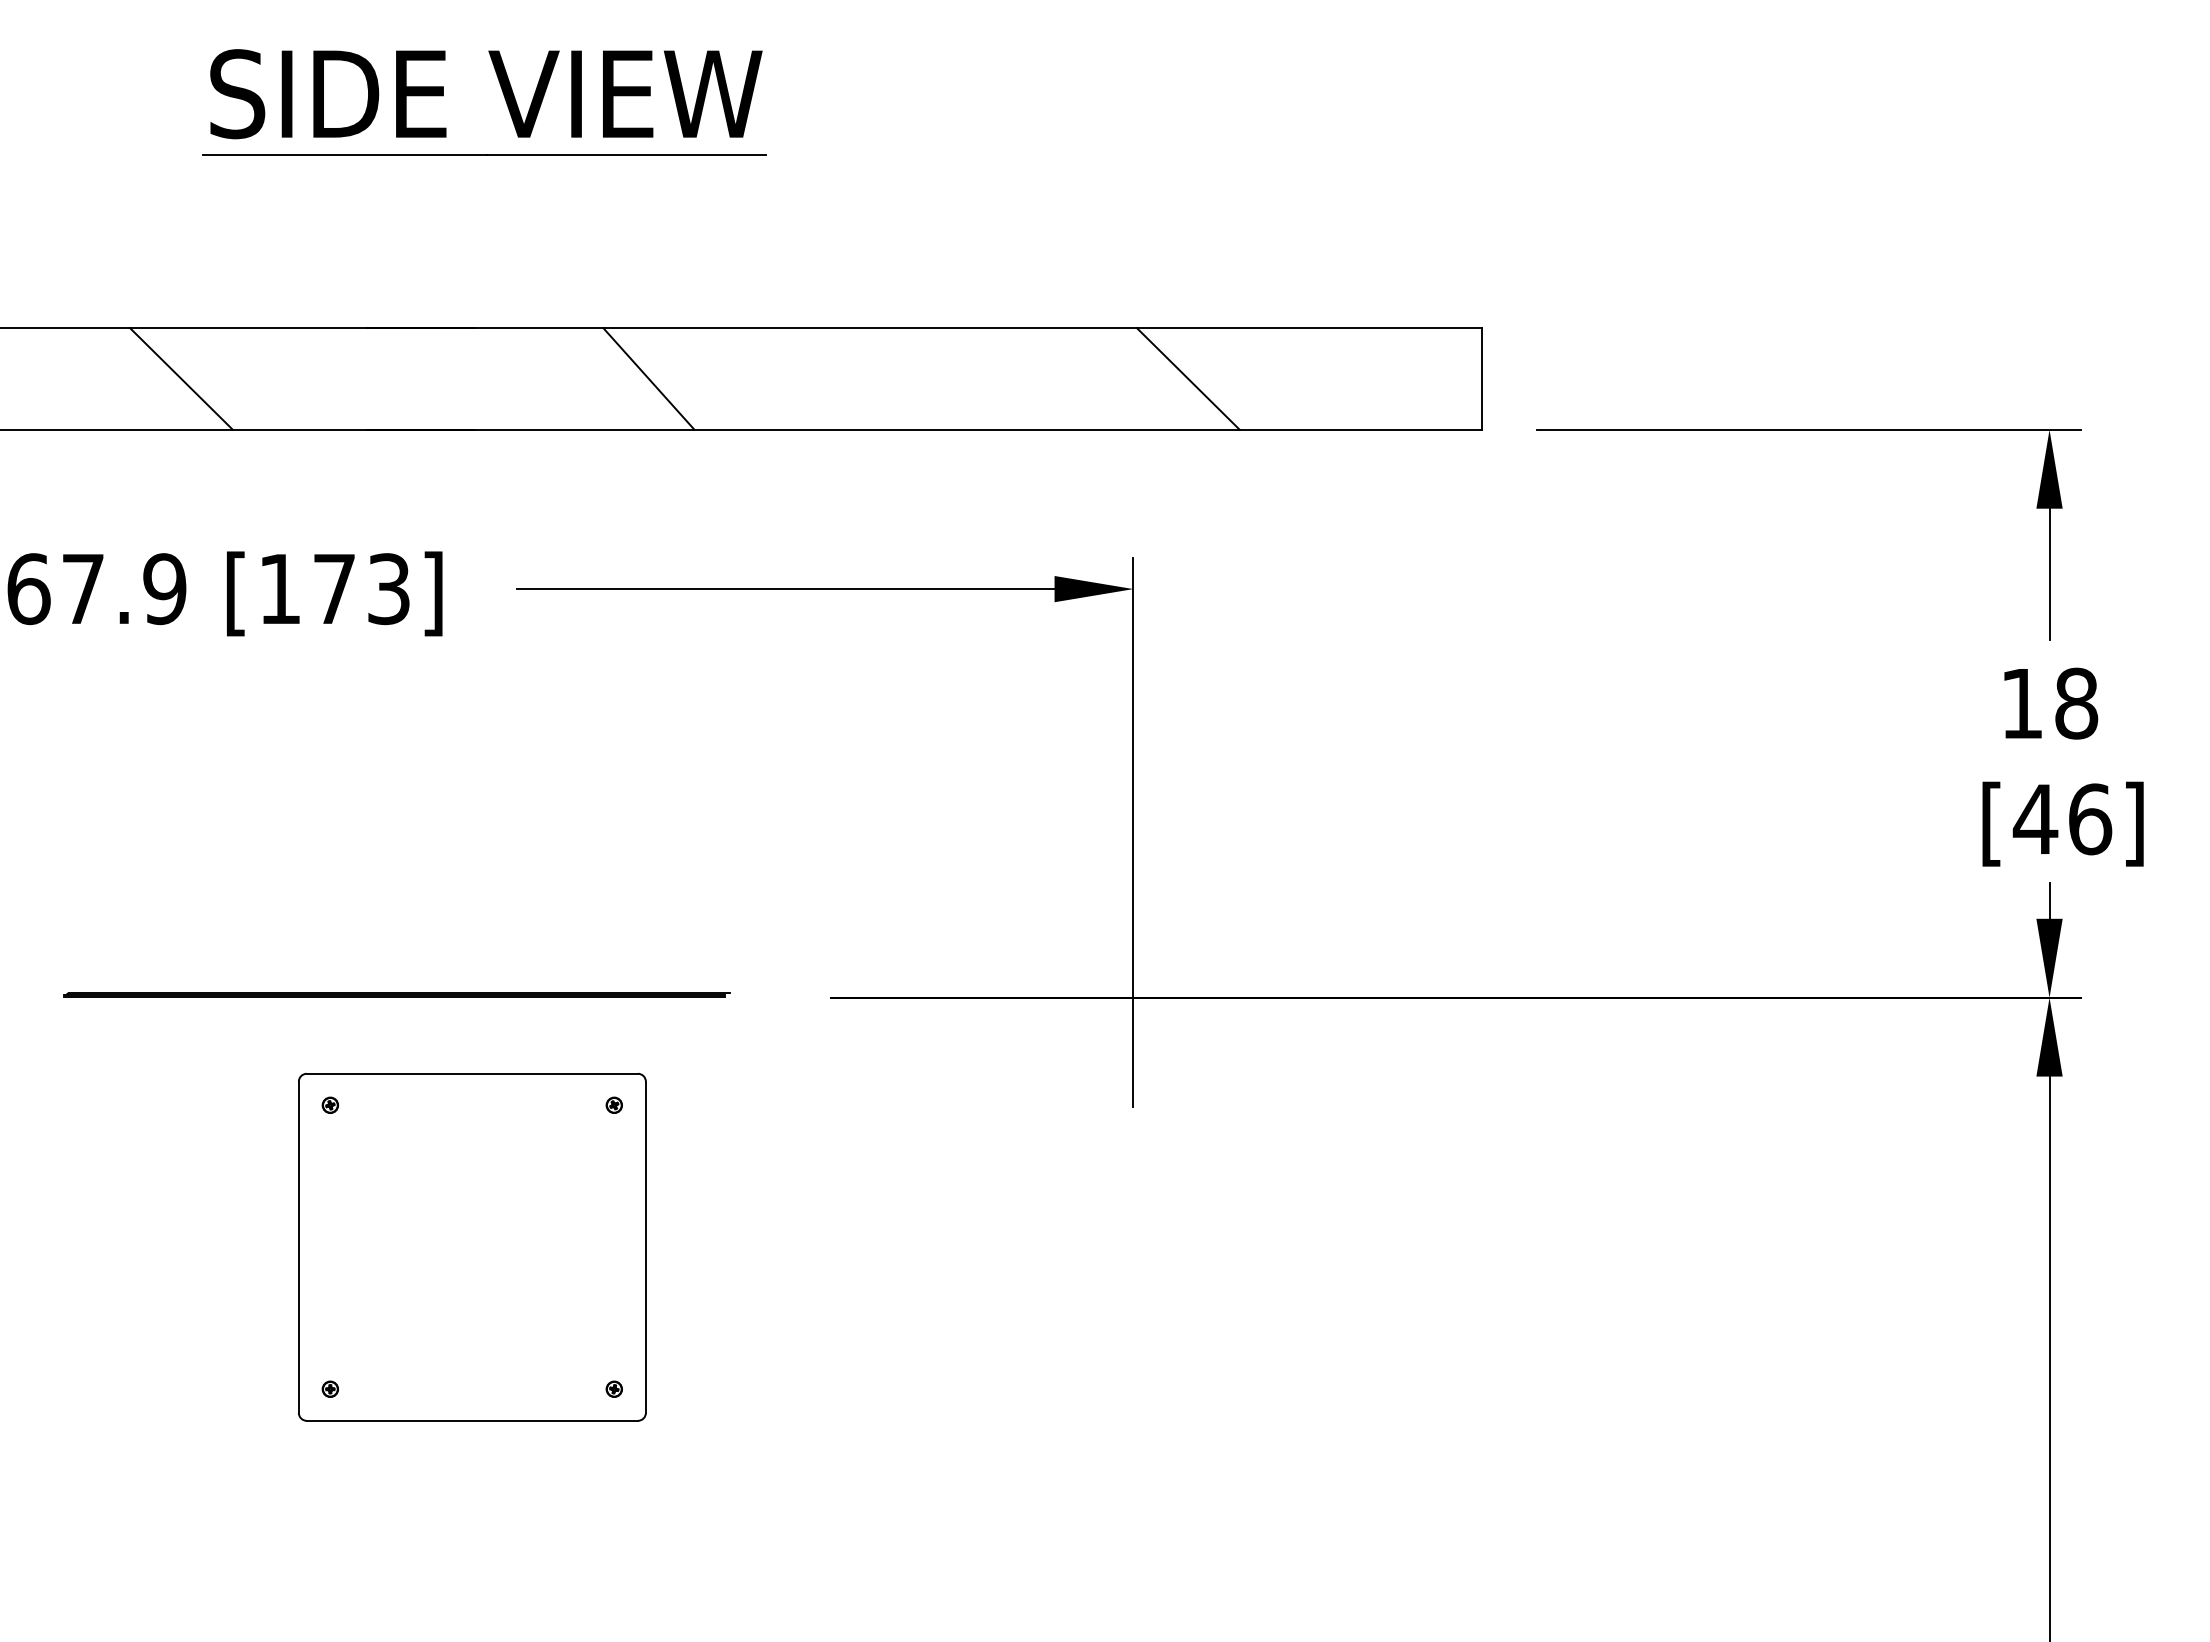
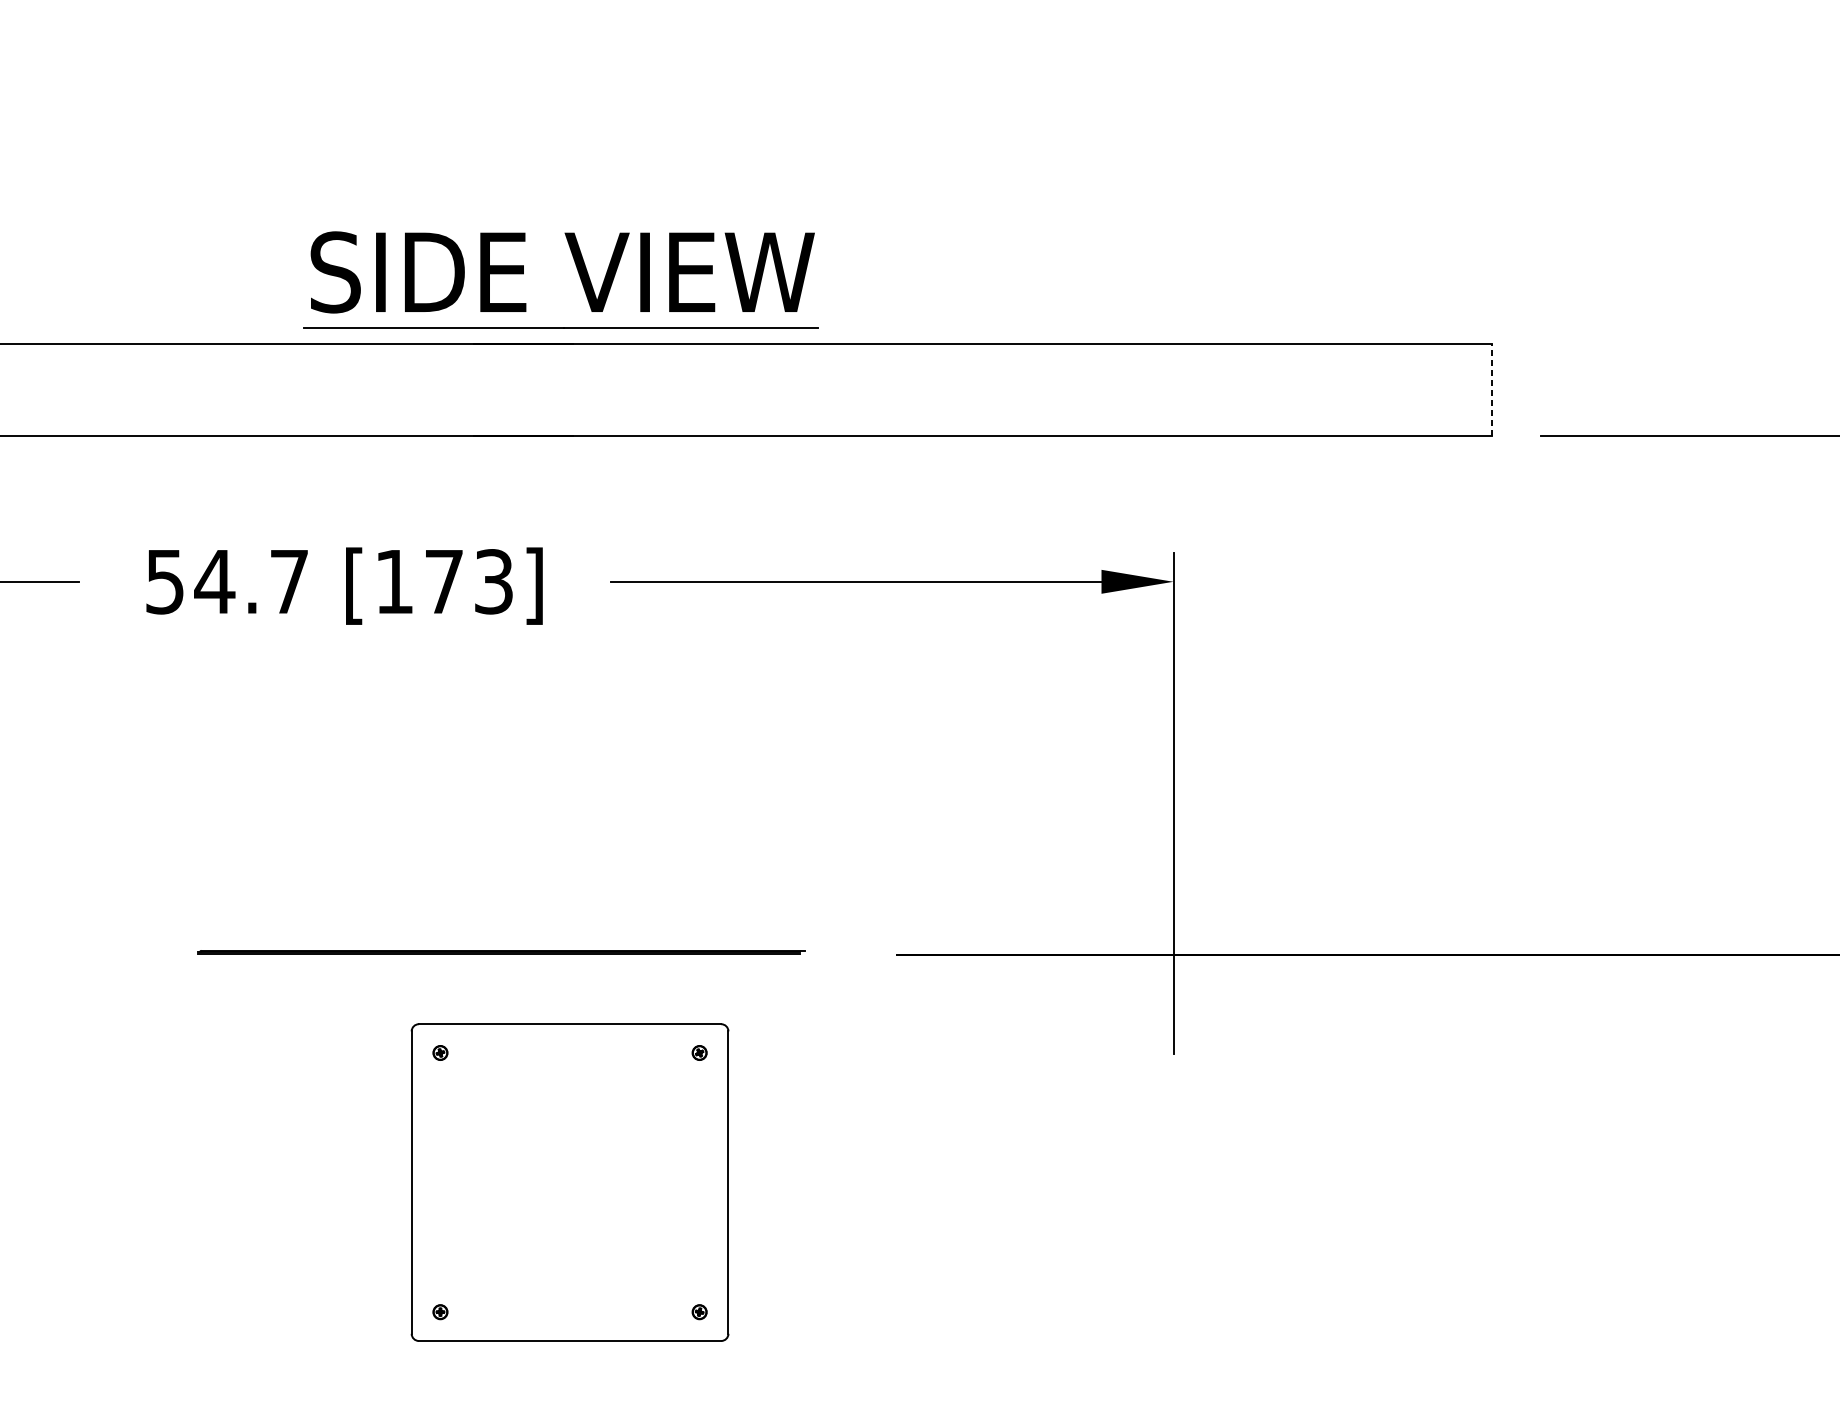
part: (503, 95) -> (578, 273), moved
line: (181, 378) -> (304, 389), removed
line: (648, 378) -> (730, 389), removed
line: (1187, 378) -> (1222, 389), removed
line: (1482, 378) -> (1492, 389), solid -> dashed
text: (96, 589) -> (226, 582), 67.9 -> 54.7

